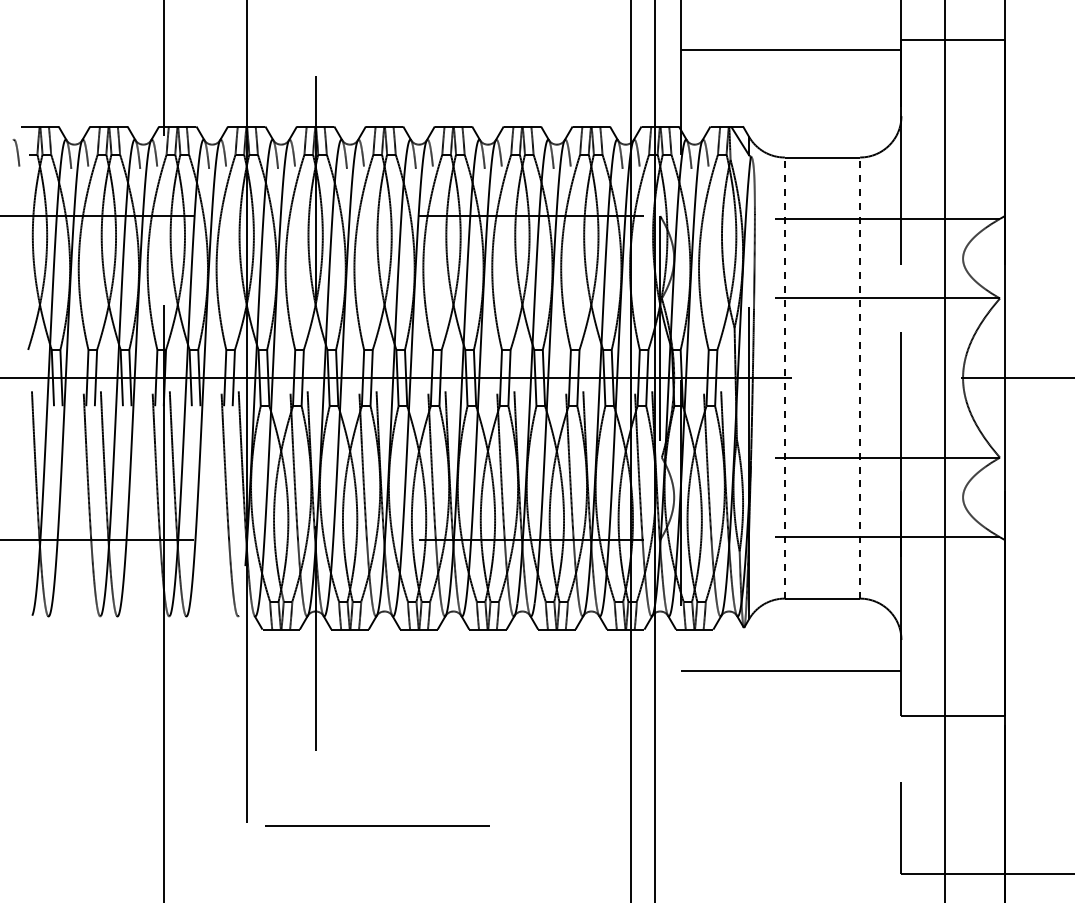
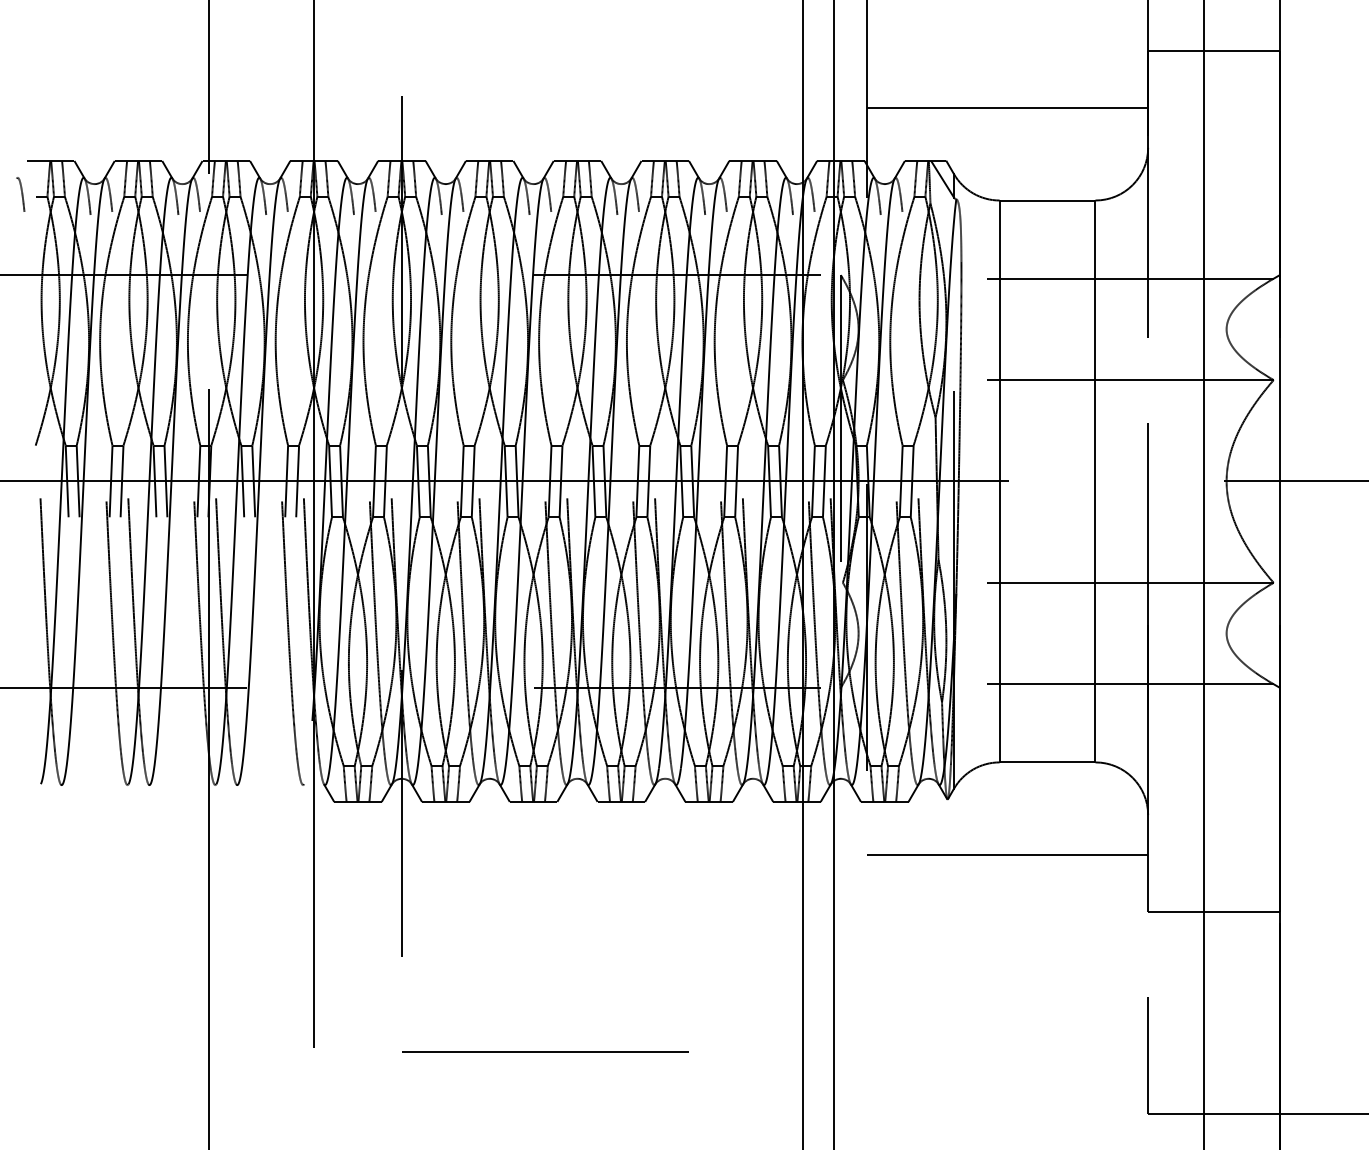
line: (790, 50) -> (1006, 108), moved
line: (784, 378) -> (999, 482), dashed -> solid
line: (860, 378) -> (1095, 482), dashed -> solid
line: (377, 825) -> (545, 1051), moved

